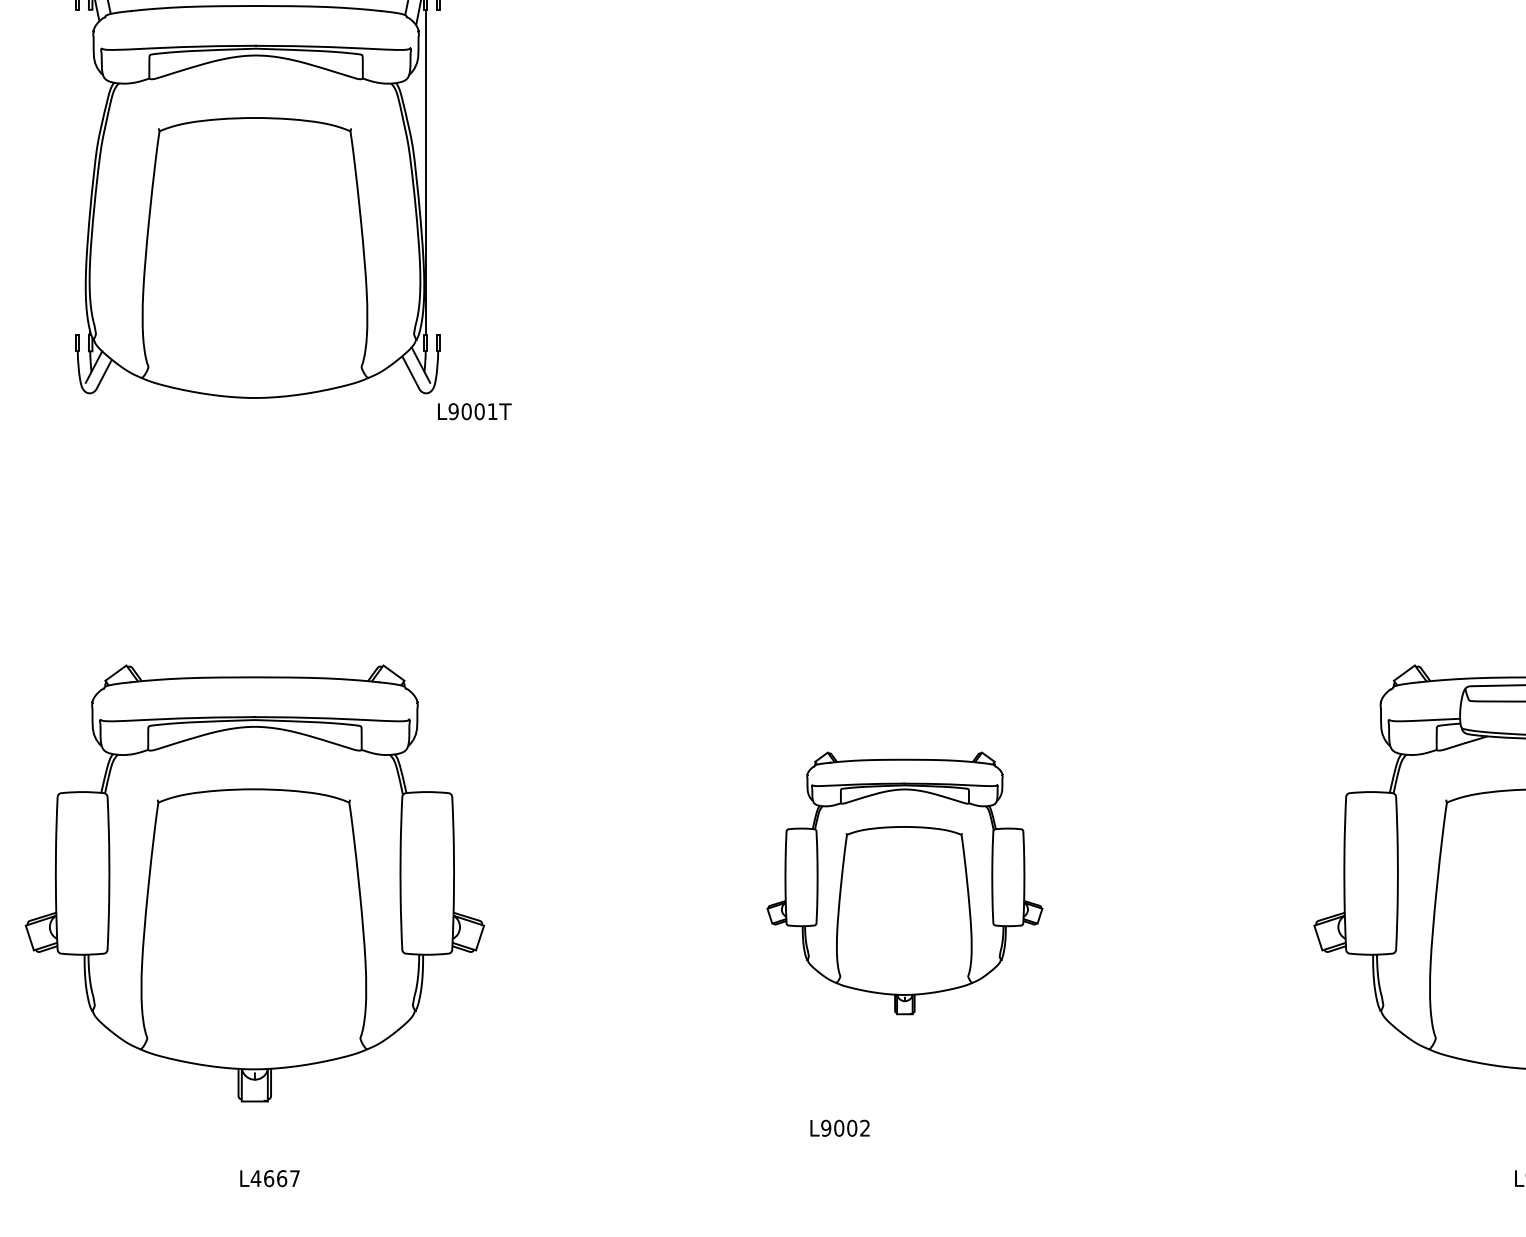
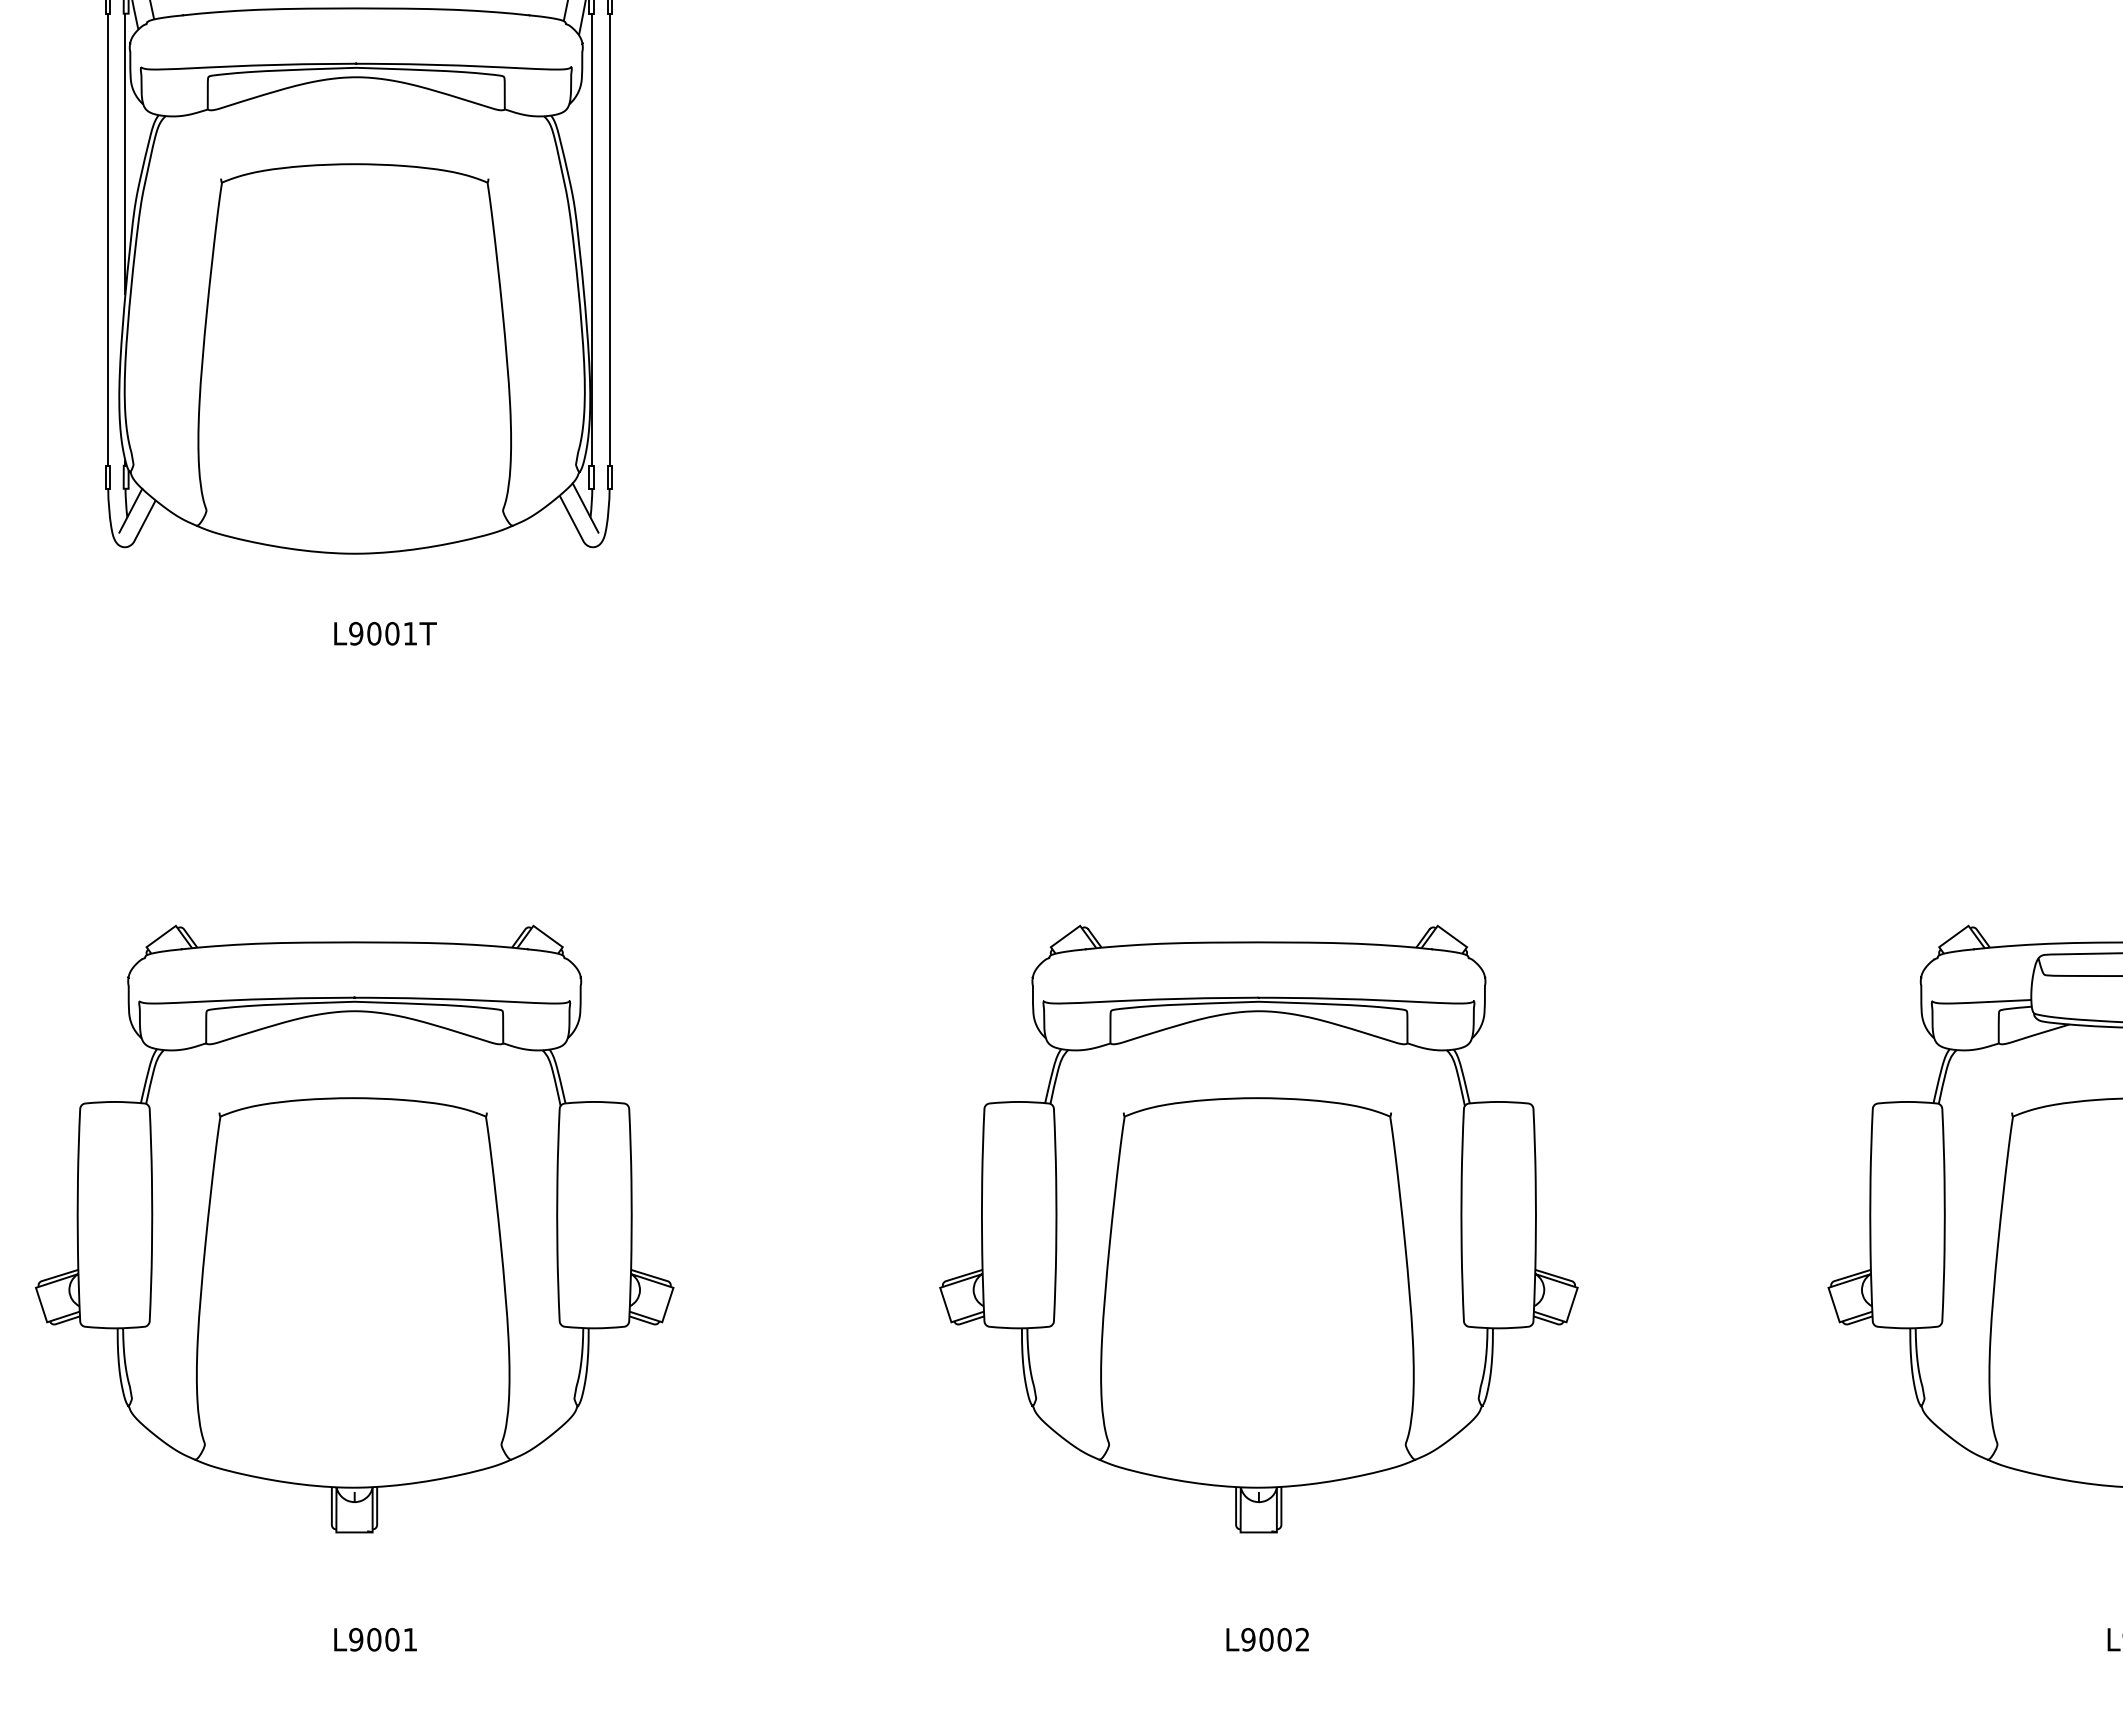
line: (90, 110) -> (125, 153), added
line: (77, 172) -> (108, 239), added
line: (438, 172) -> (609, 239), added
text: (474, 411) -> (385, 633), moved
part: (904, 883) -> (1258, 1228), size x1.67
text: (839, 1128) -> (1267, 1639), moved
text: (274, 1178) -> (382, 1639), L4667 -> L9001

